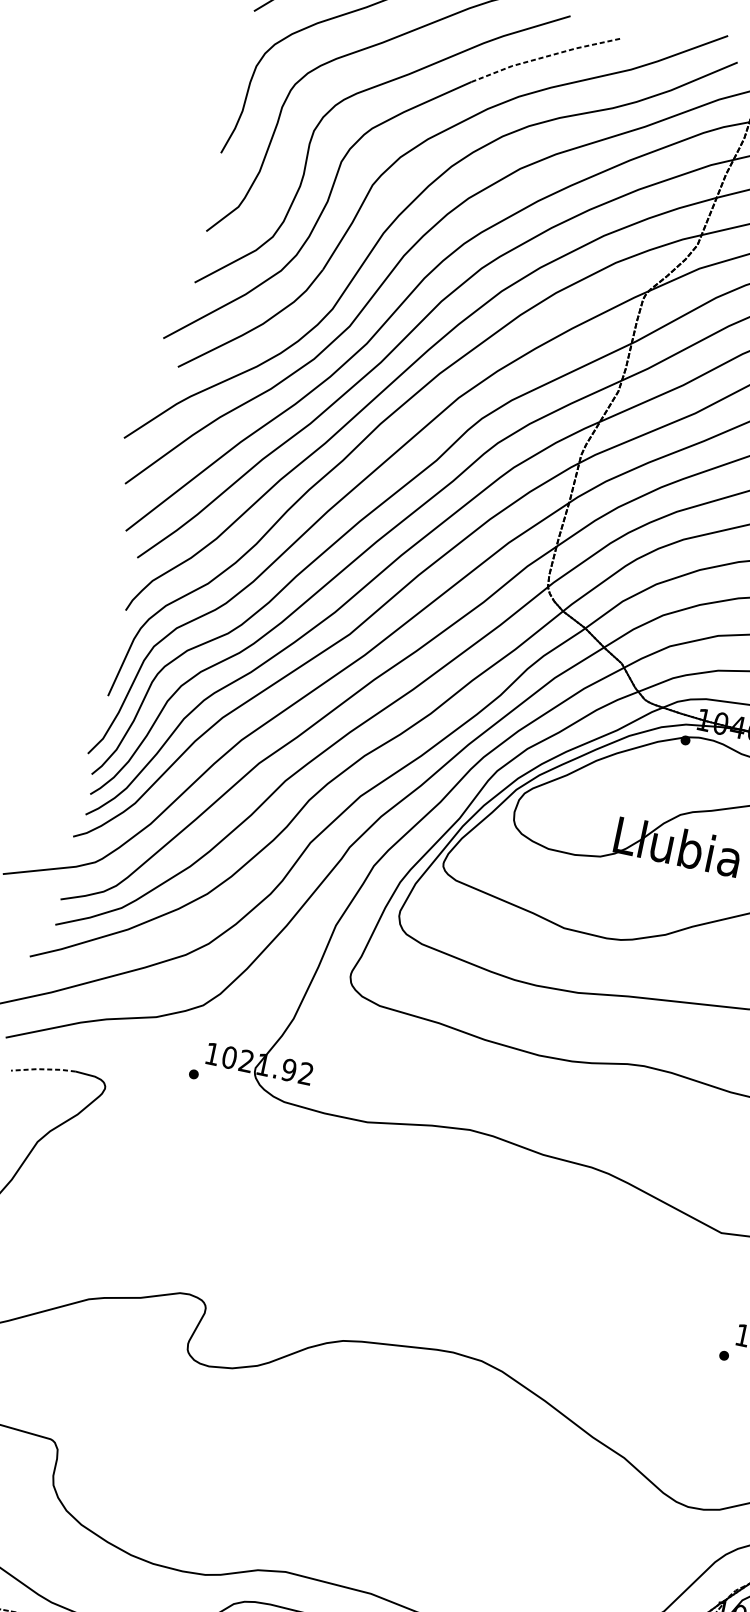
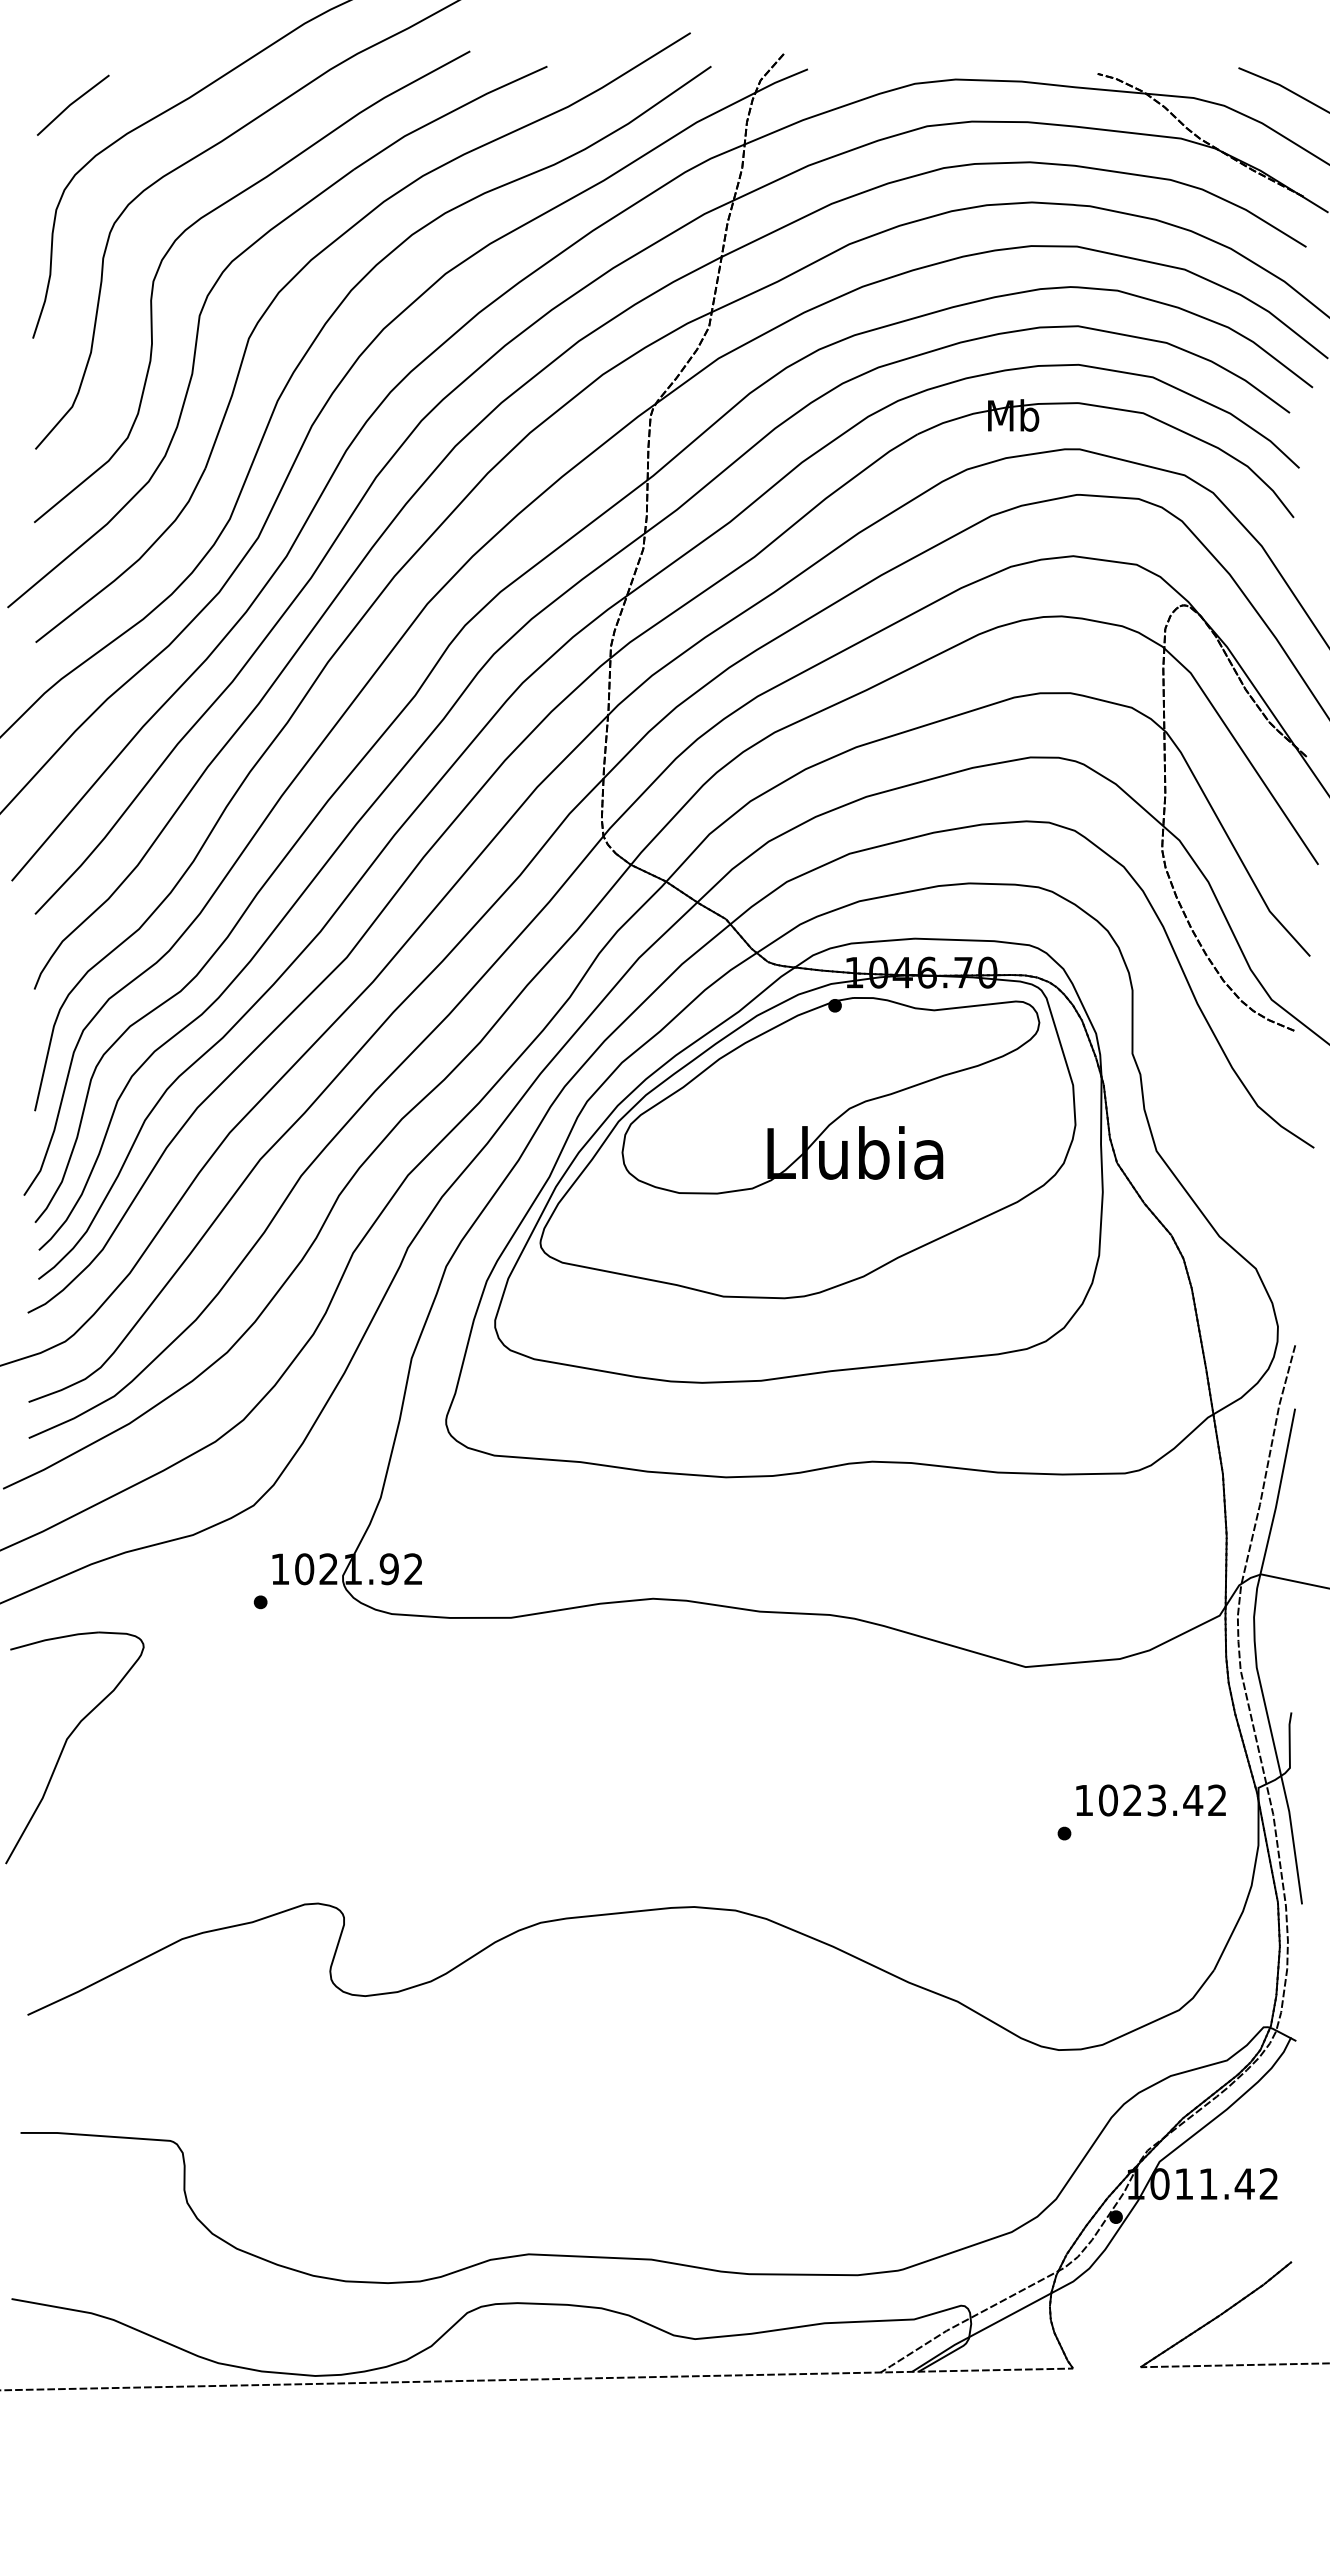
line: (546, 56) -> (448, 113), dashed -> solid
line: (43, 1069) -> (53, 1638), dashed -> solid

